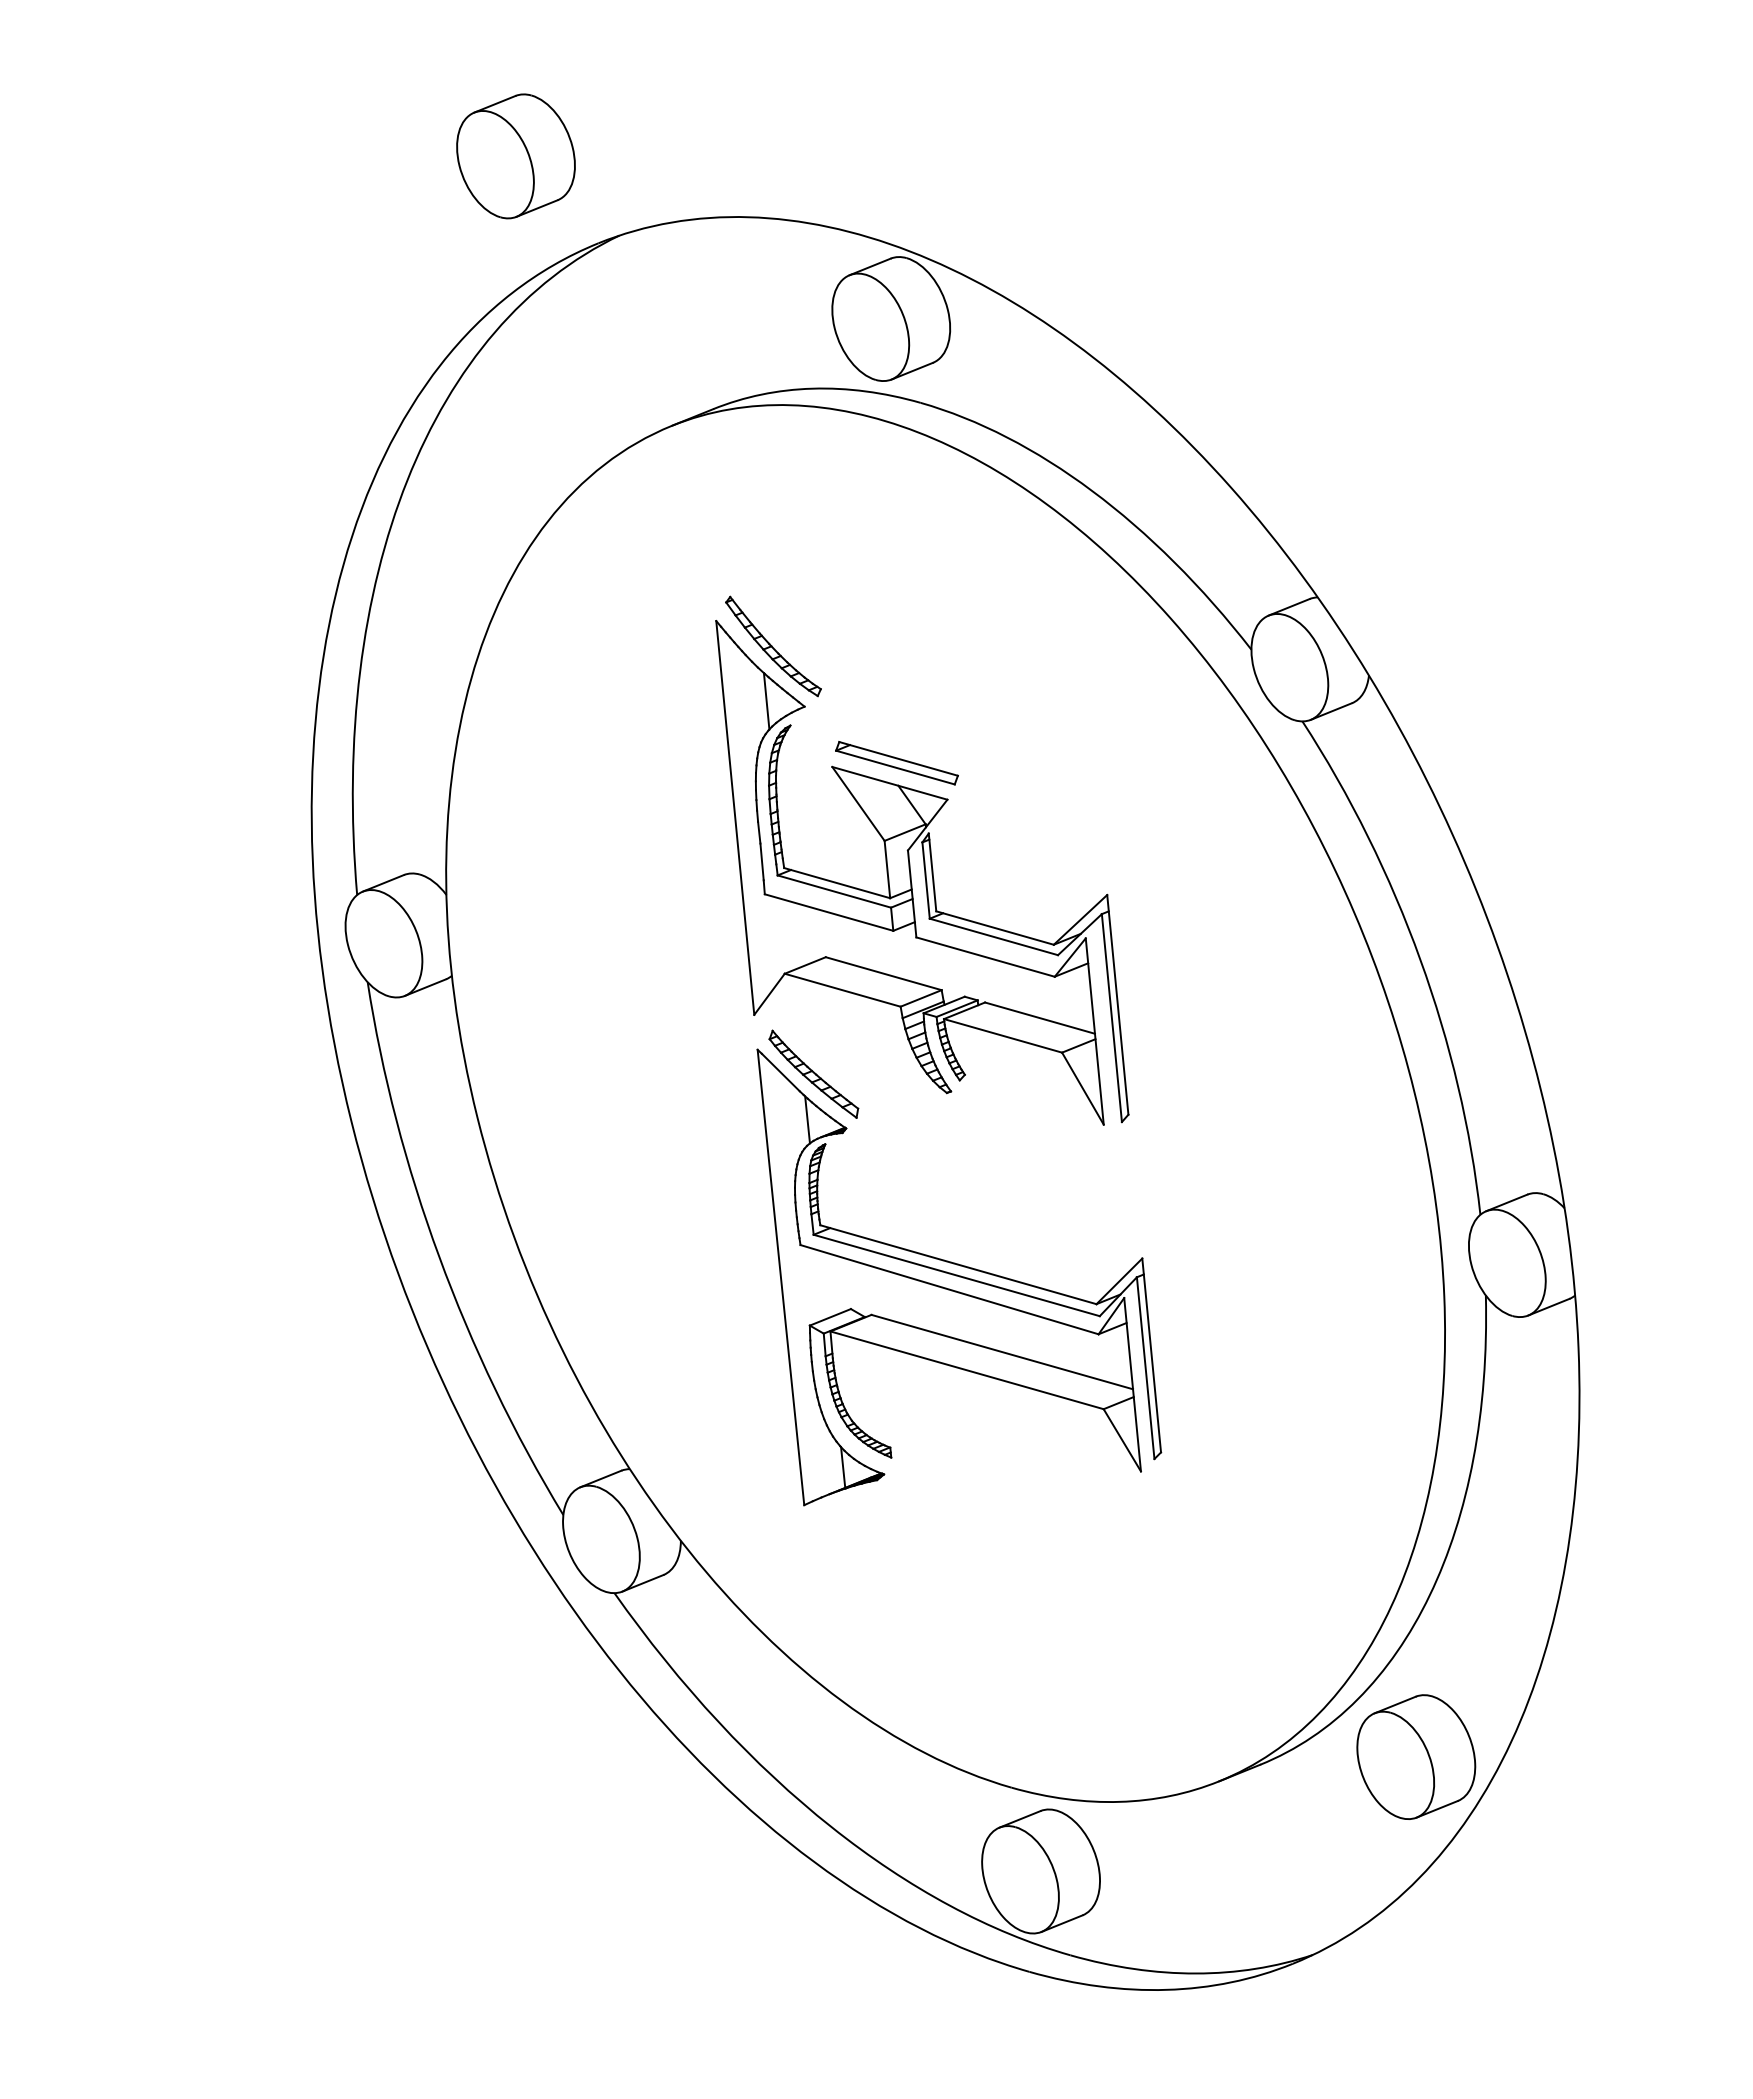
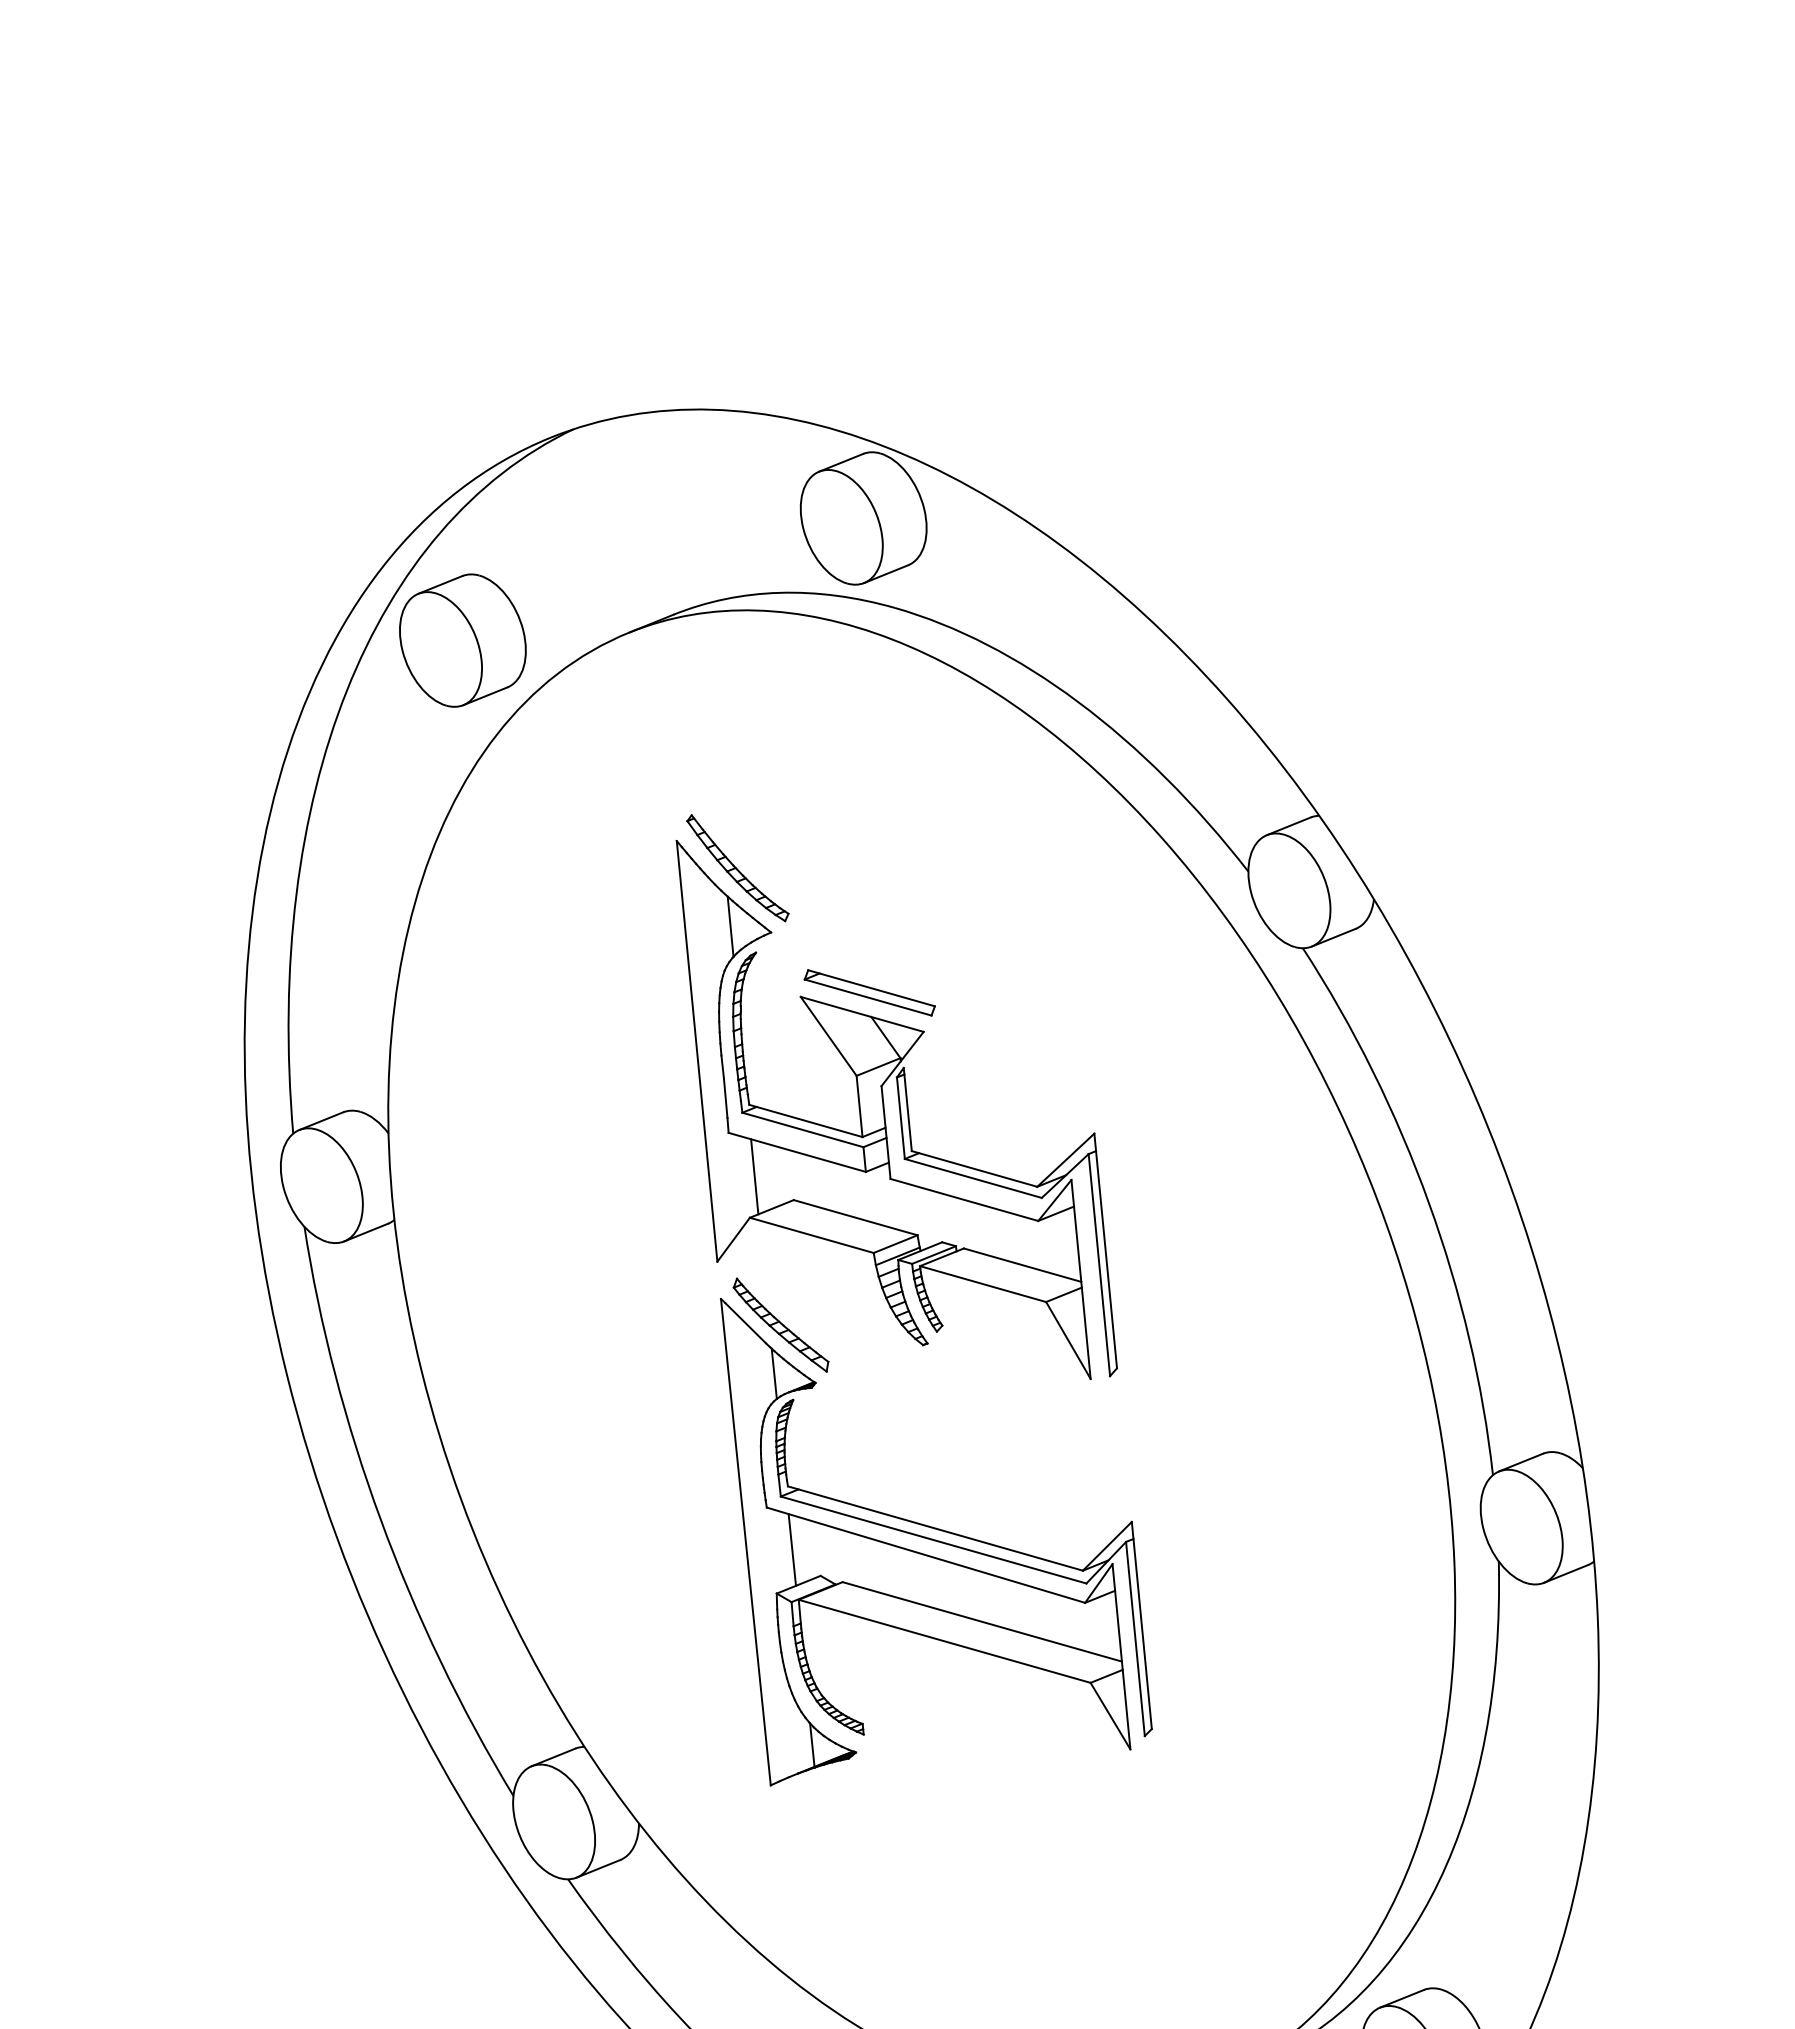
part: (515, 156) -> (462, 640), moved
line: (788, 935) -> (753, 1176), added
line: (824, 1284) -> (792, 1549), added

